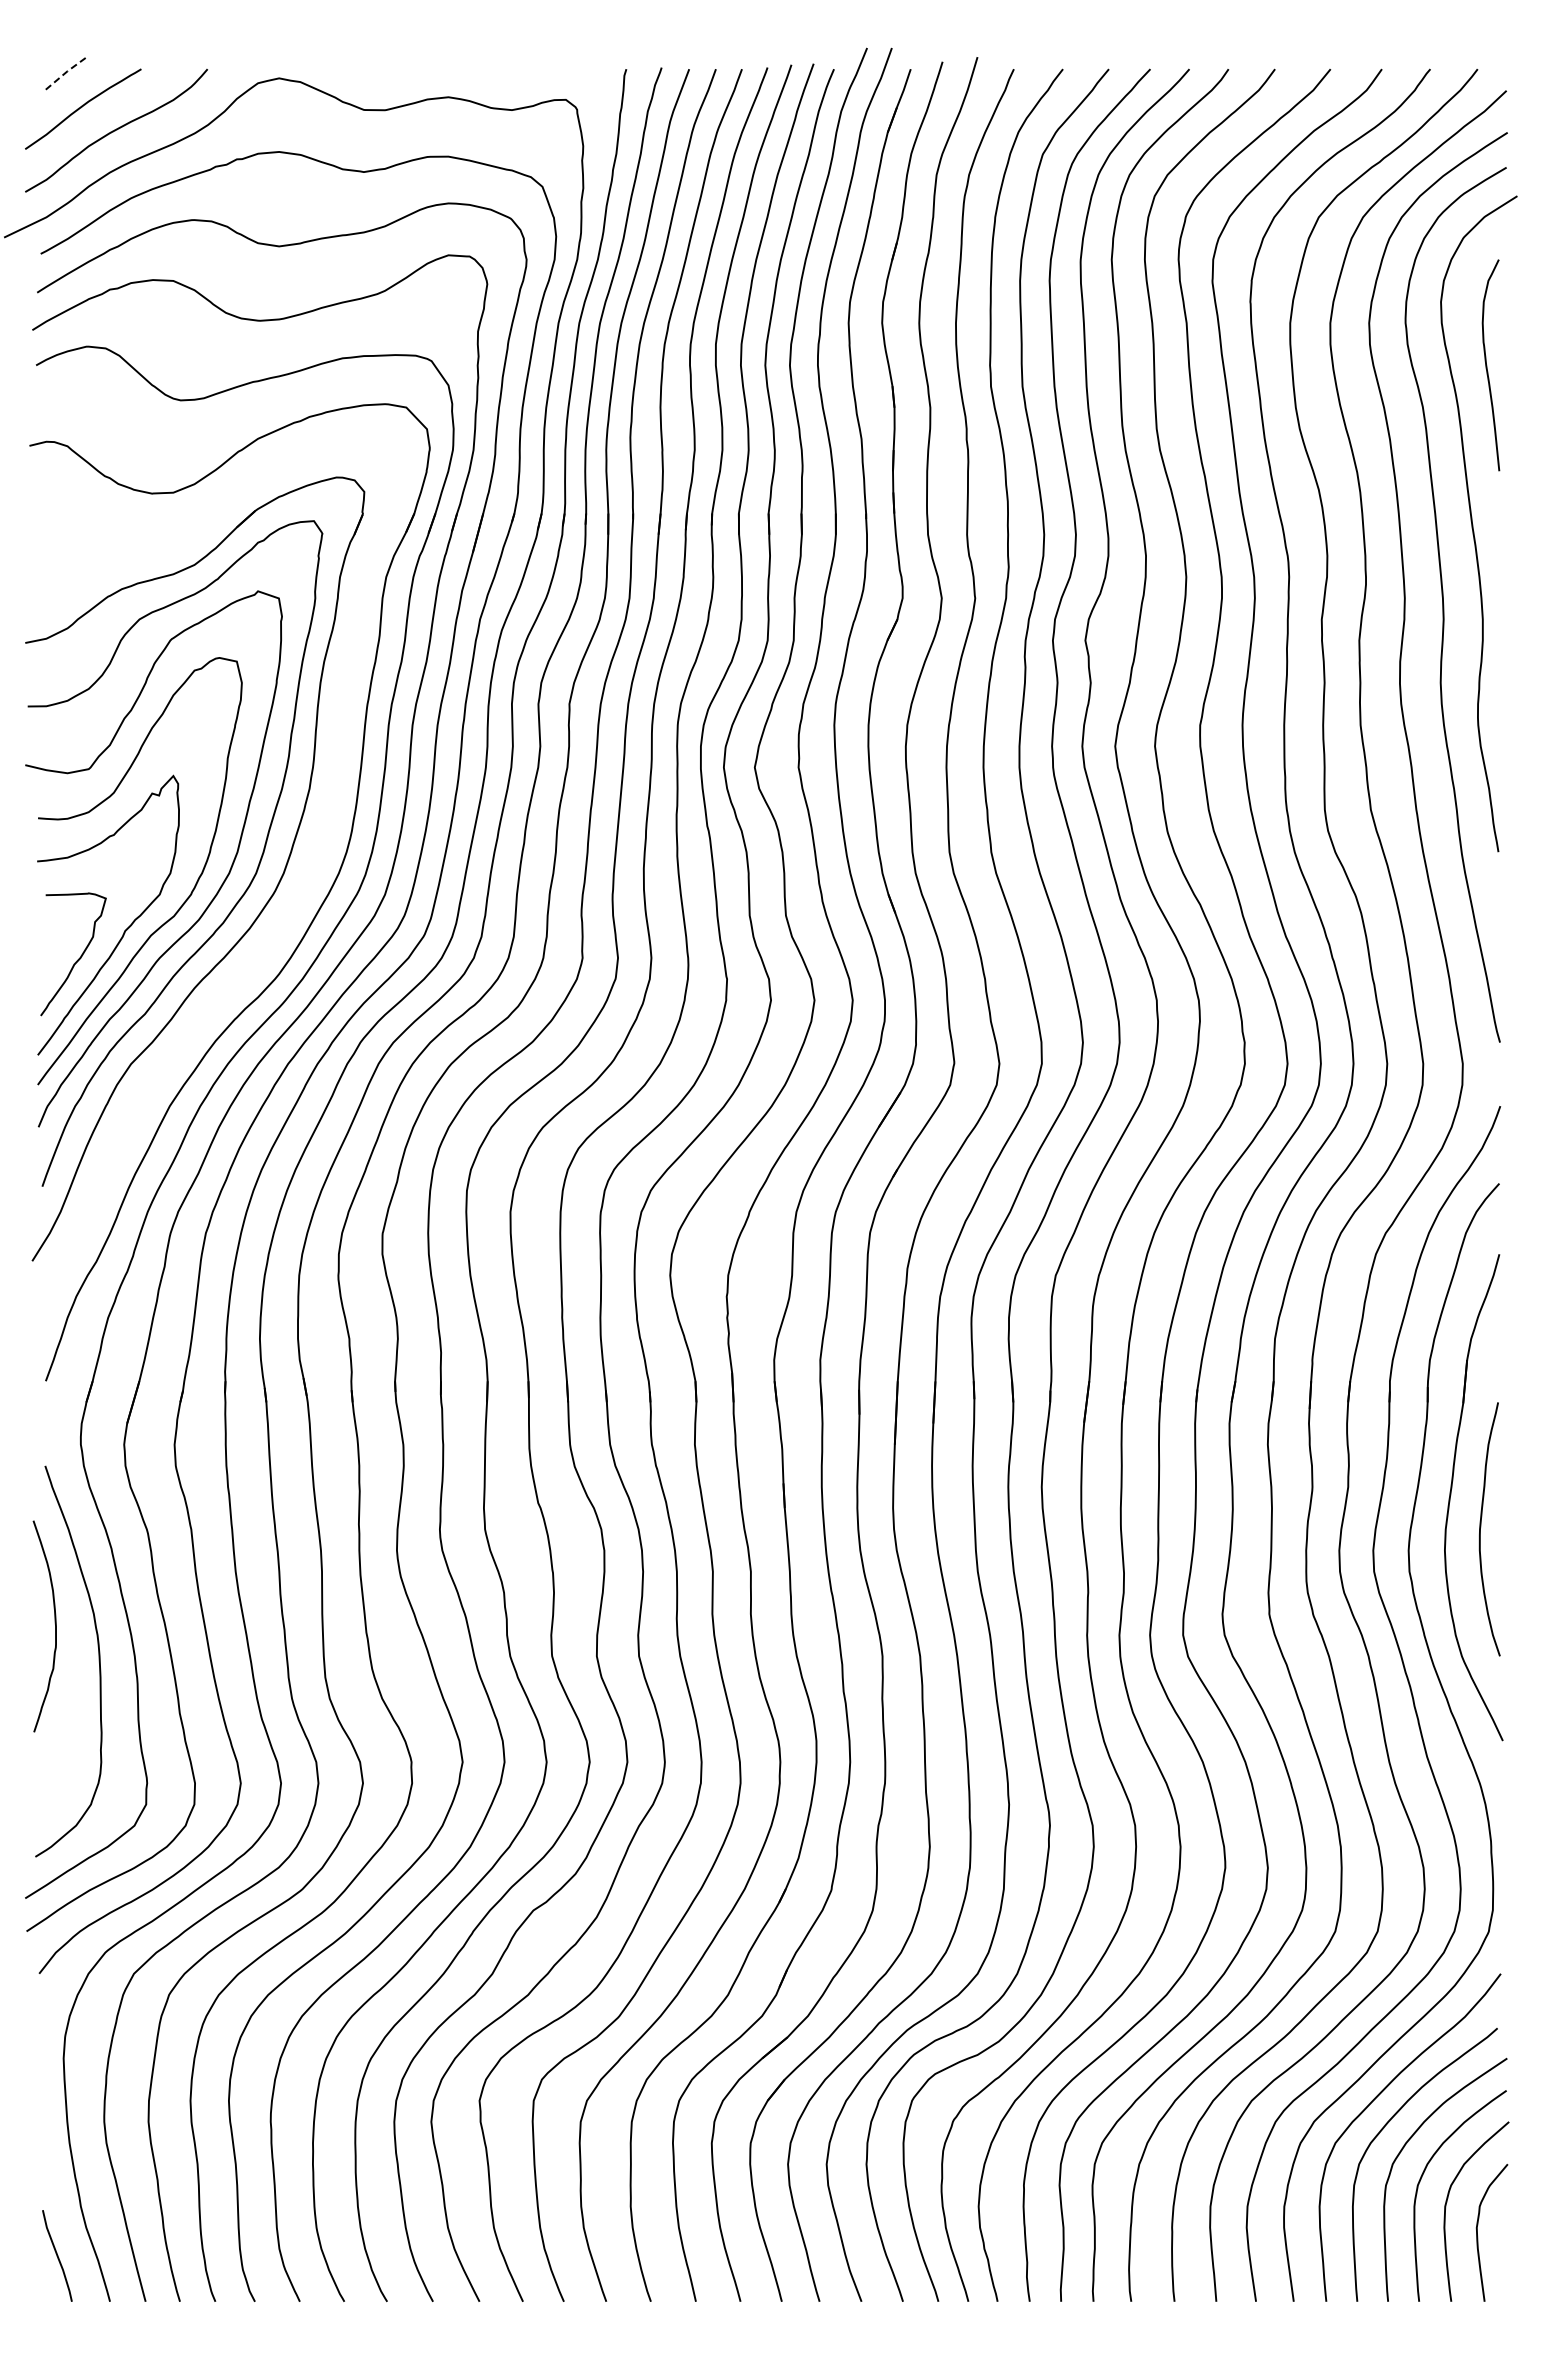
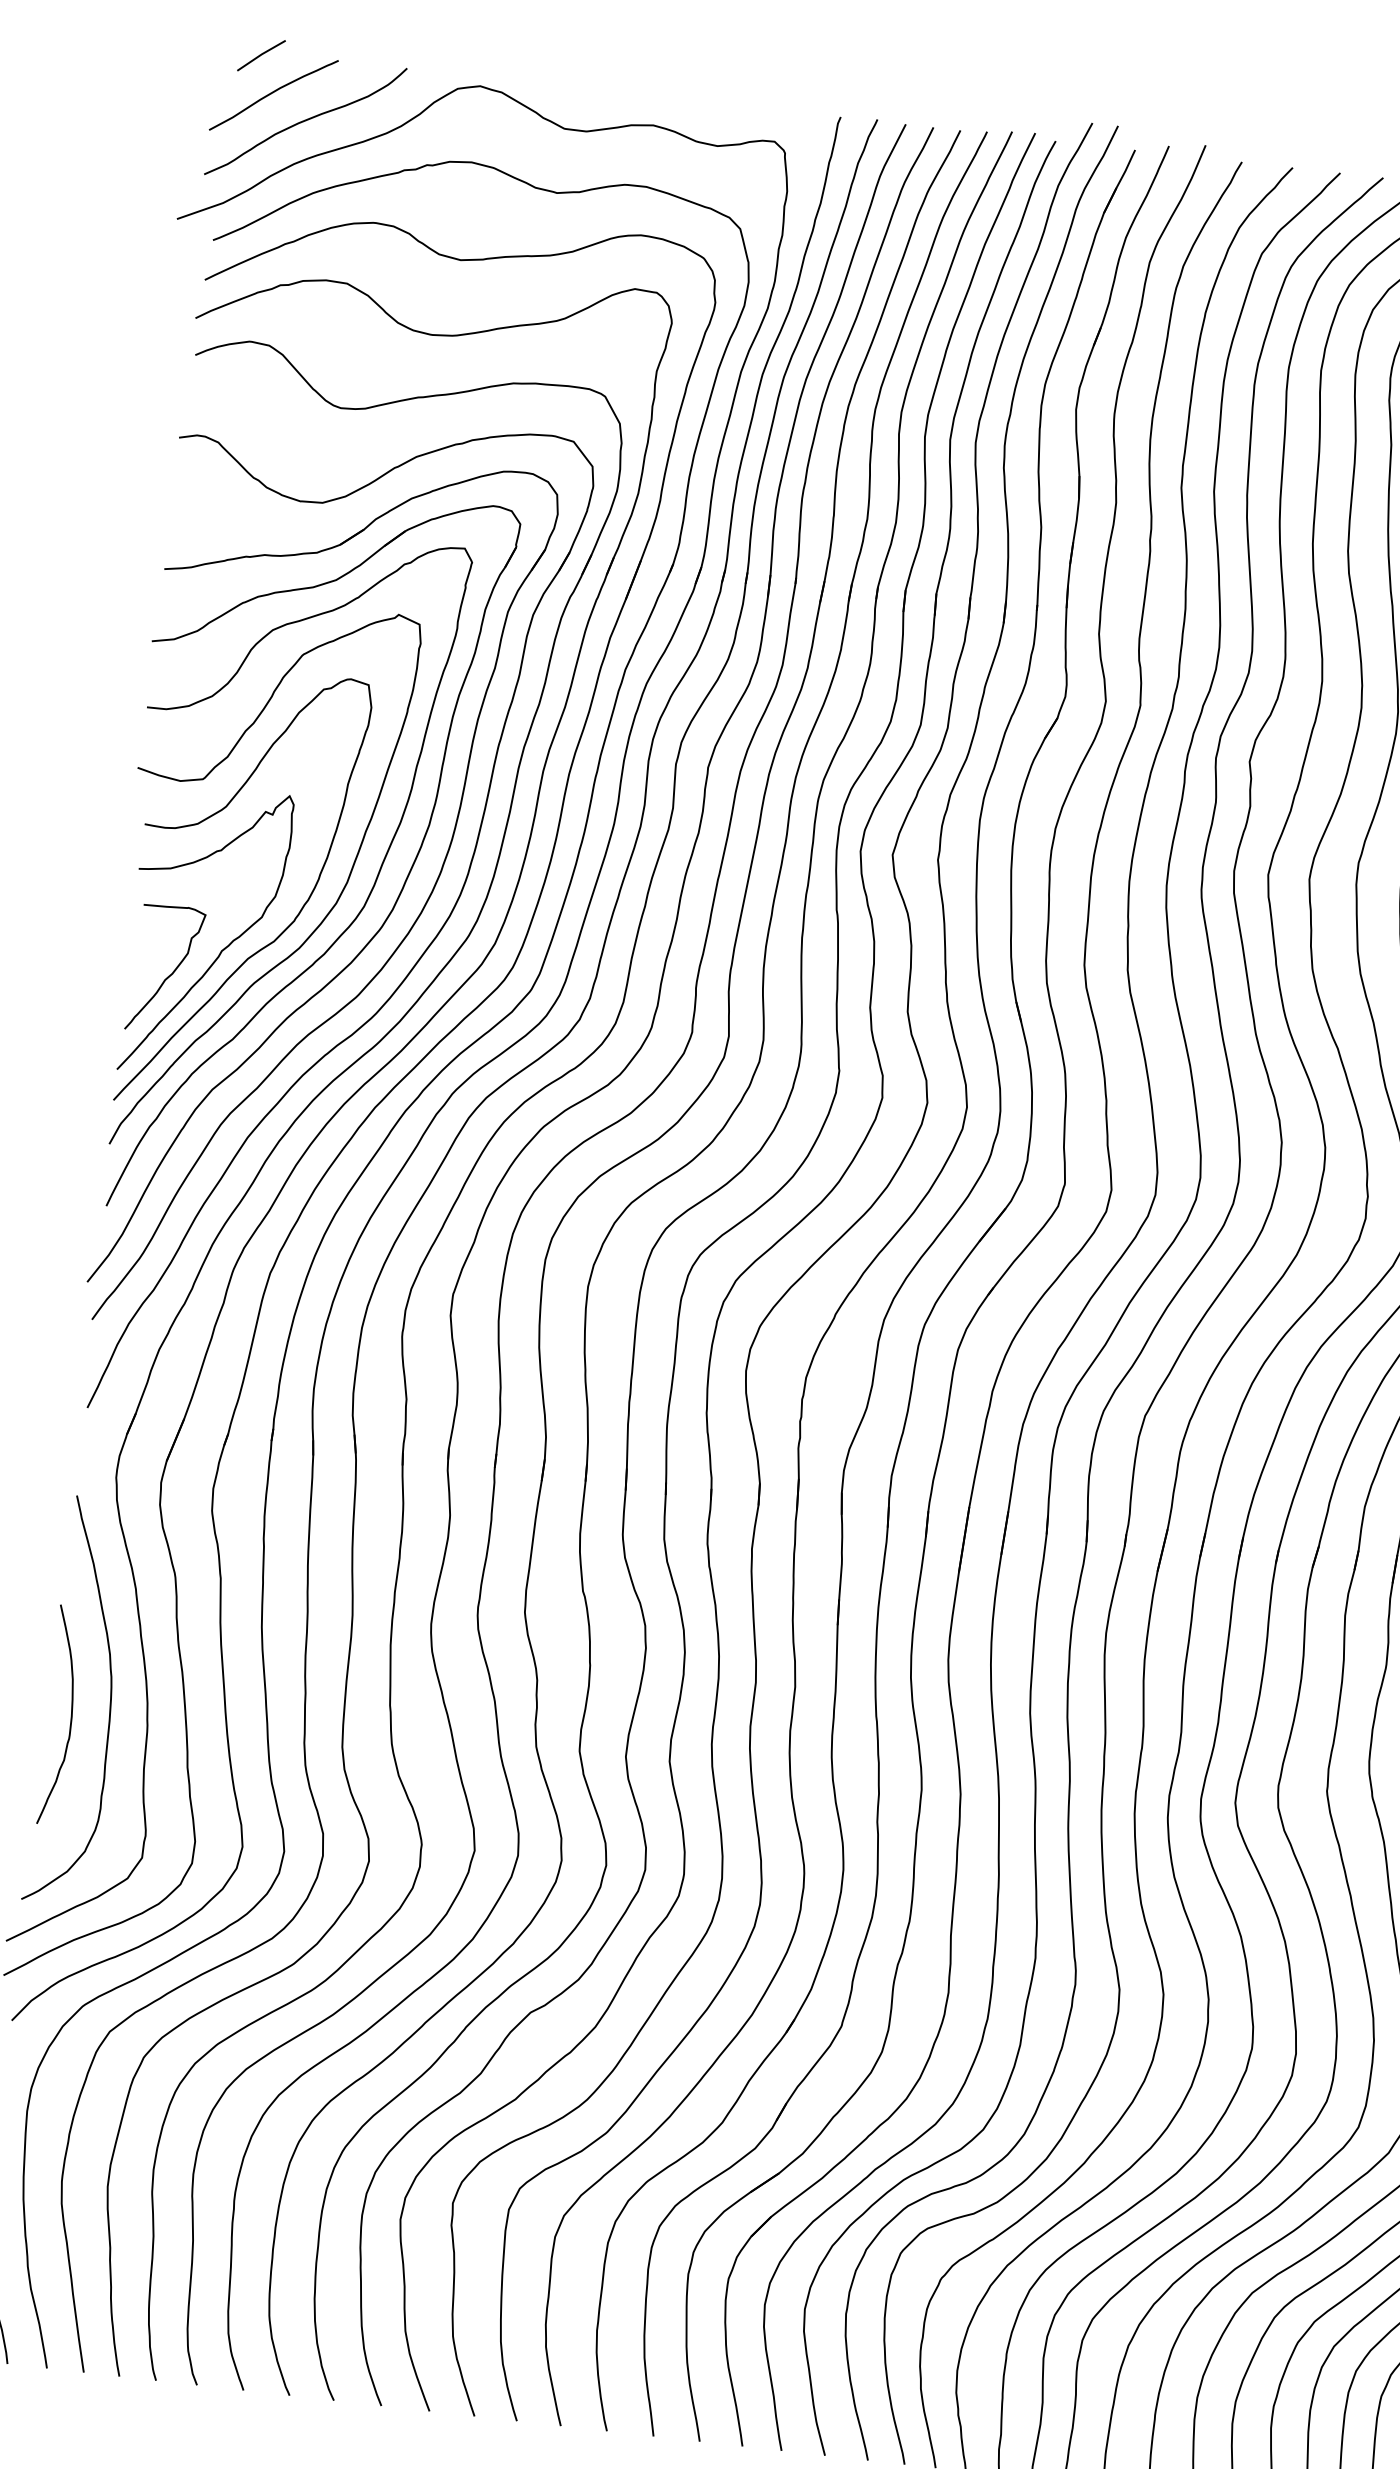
line: (67, 71) -> (261, 54), dashed -> solid
part: (291, 908) -> (396, 947), added
curve: (54, 1623) -> (70, 1713), moved

